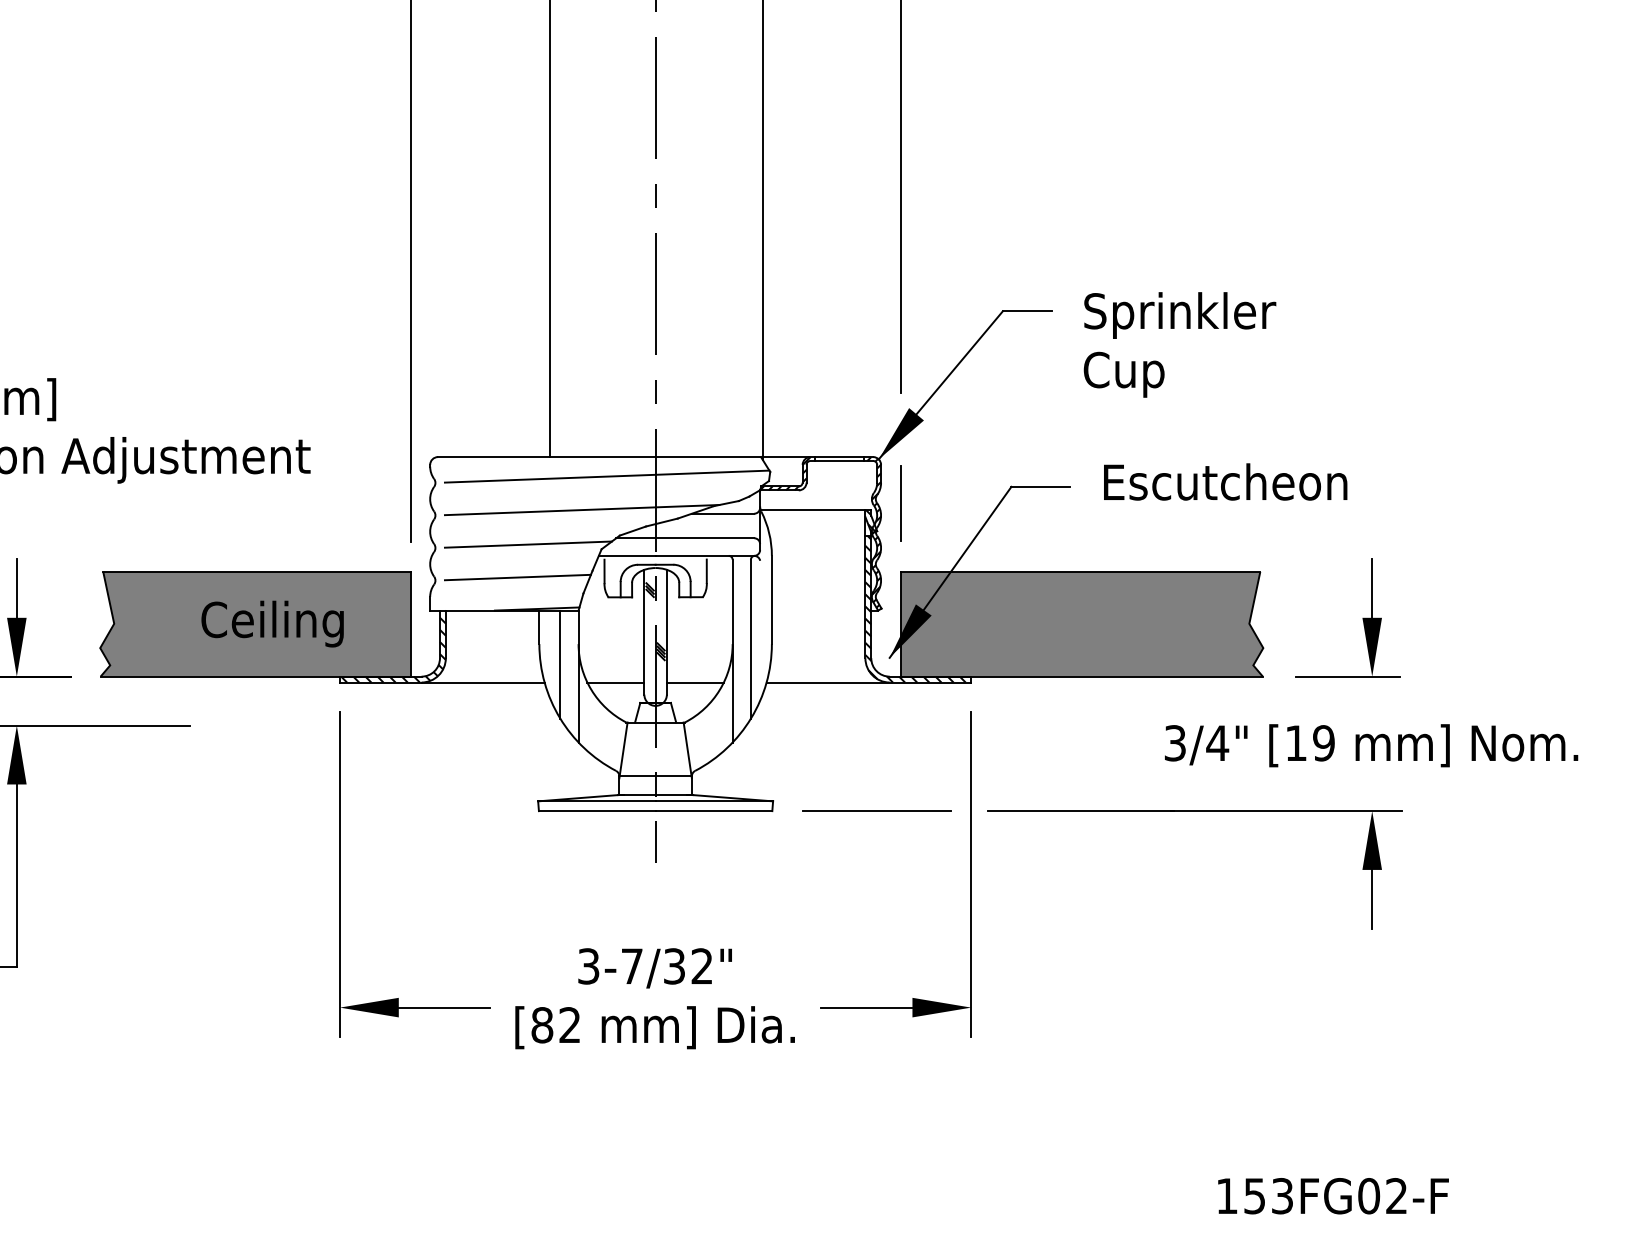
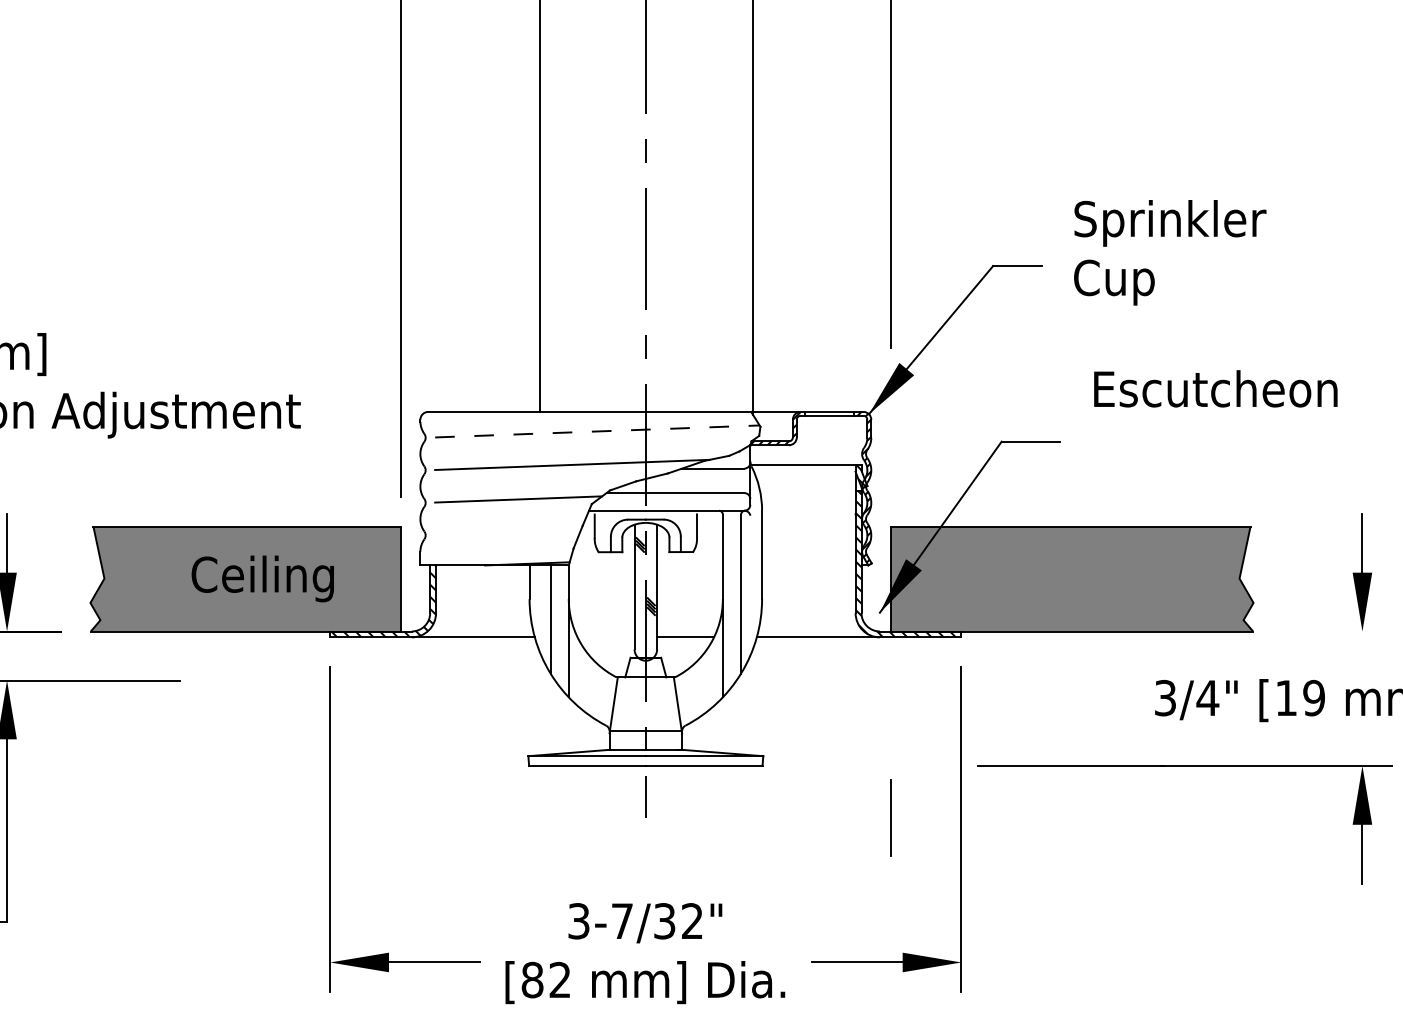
text: (1179, 344) -> (1169, 252), moved
line: (607, 476) -> (597, 431), solid -> dashed
text: (1225, 481) -> (1215, 388), moved
line: (900, 503) -> (890, 818), moved
line: (517, 577) -> (507, 532), removed
line: (1347, 676) -> (1337, 631), removed
line: (615, 682) -> (605, 637), removed
line: (876, 811) -> (866, 766), removed

